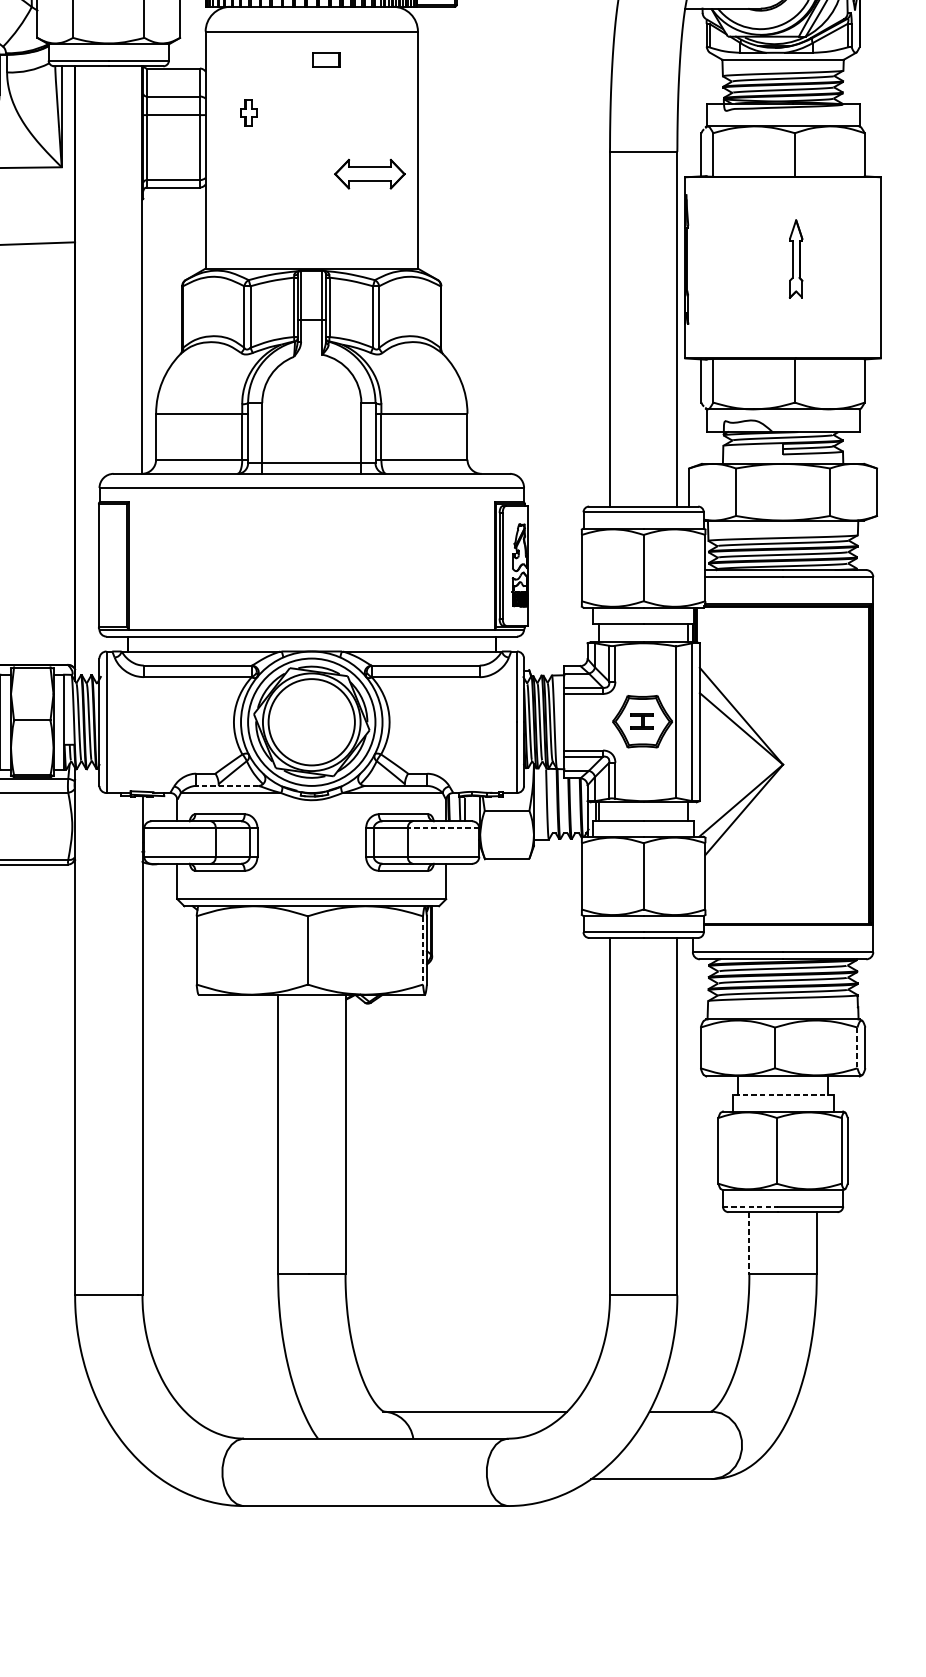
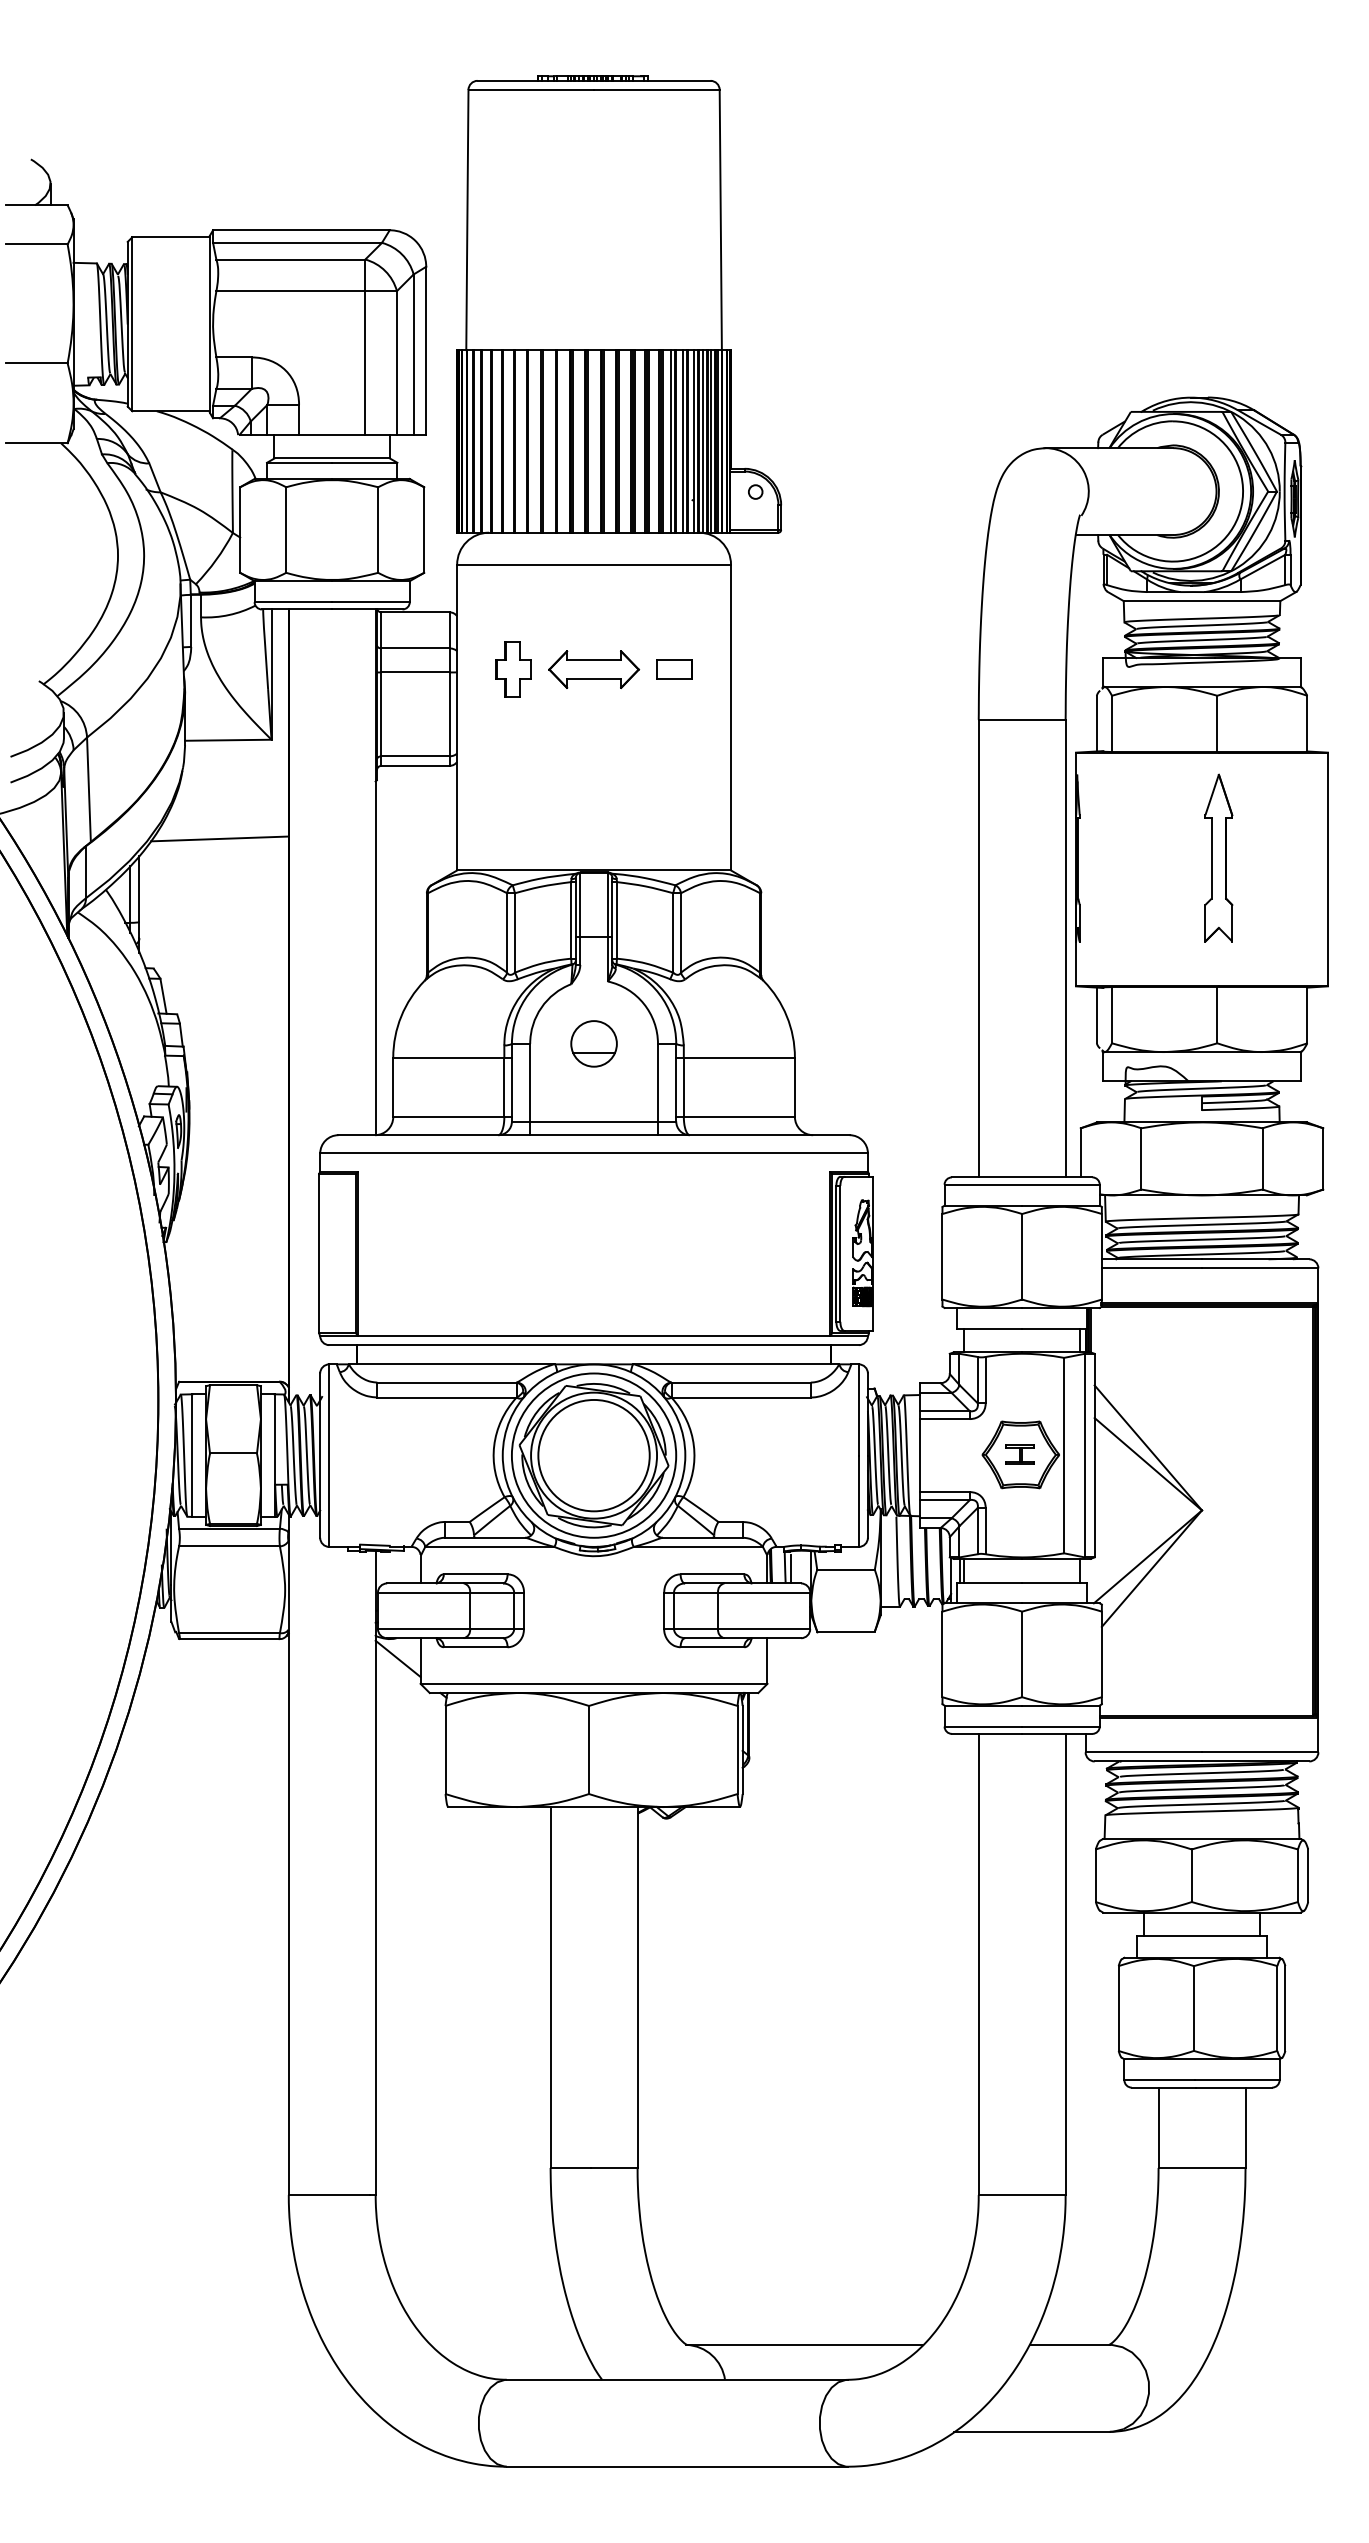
part: (326, 60) -> (674, 669), moved
part: (249, 112) -> (513, 669), size x1.67
part: (370, 174) -> (594, 669), moved
part: (795, 258) -> (1218, 857), size x1.67
part: (311, 402) -> (593, 1043), added
line: (226, 785) -> (484, 1537), dashed -> solid
line: (443, 828) -> (763, 1592), dashed -> solid
line: (159, 879) -> (397, 1658), added
line: (422, 950) -> (737, 1750), dashed -> solid
line: (857, 1048) -> (1297, 1876), dashed -> solid
line: (782, 1095) -> (1201, 1936), dashed -> solid
line: (750, 1206) -> (1160, 2080), dashed -> solid
line: (749, 1243) -> (1158, 2128), dashed -> solid

